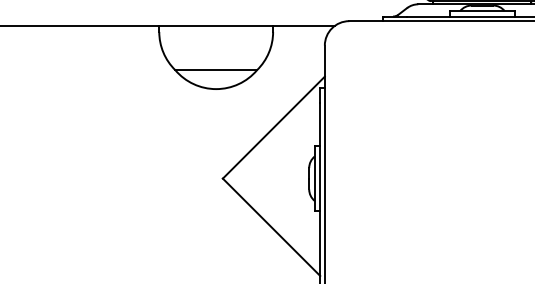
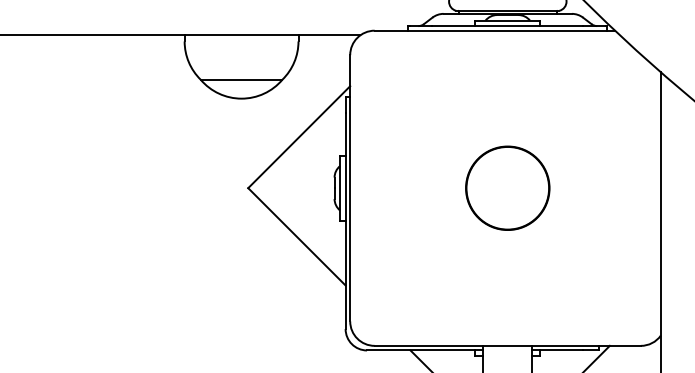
circle: (482, 177) -> (507, 187), added

